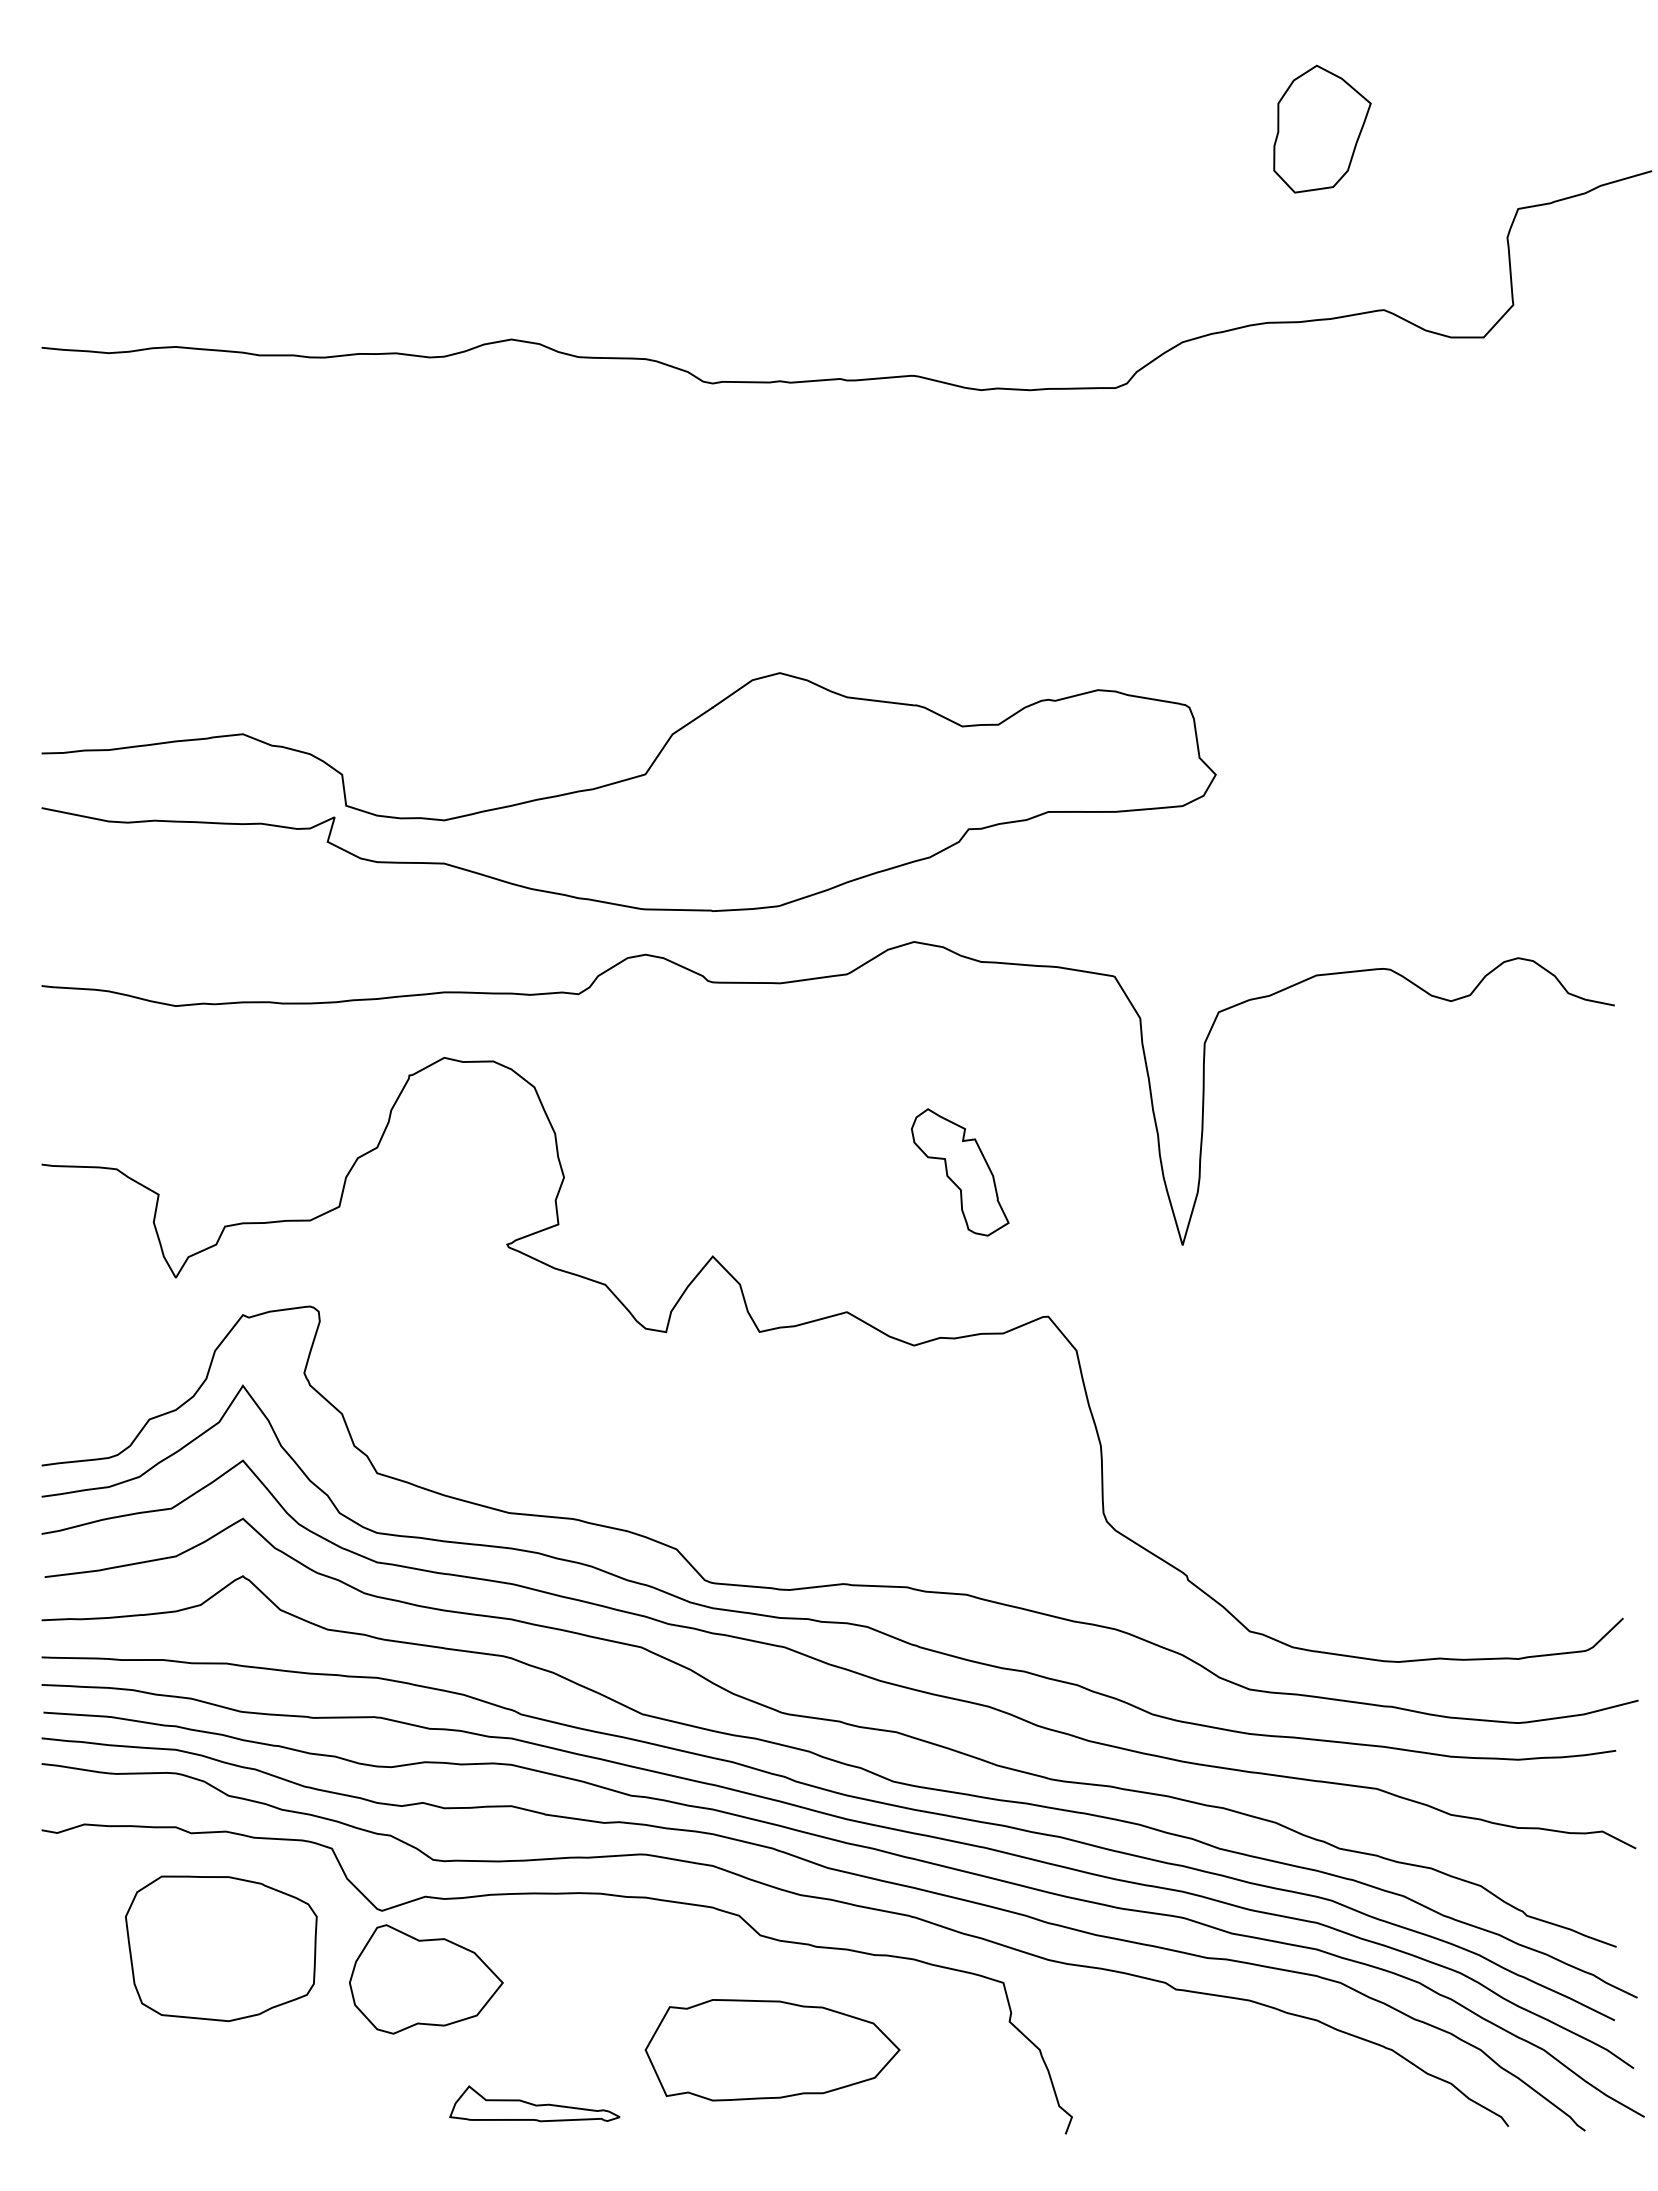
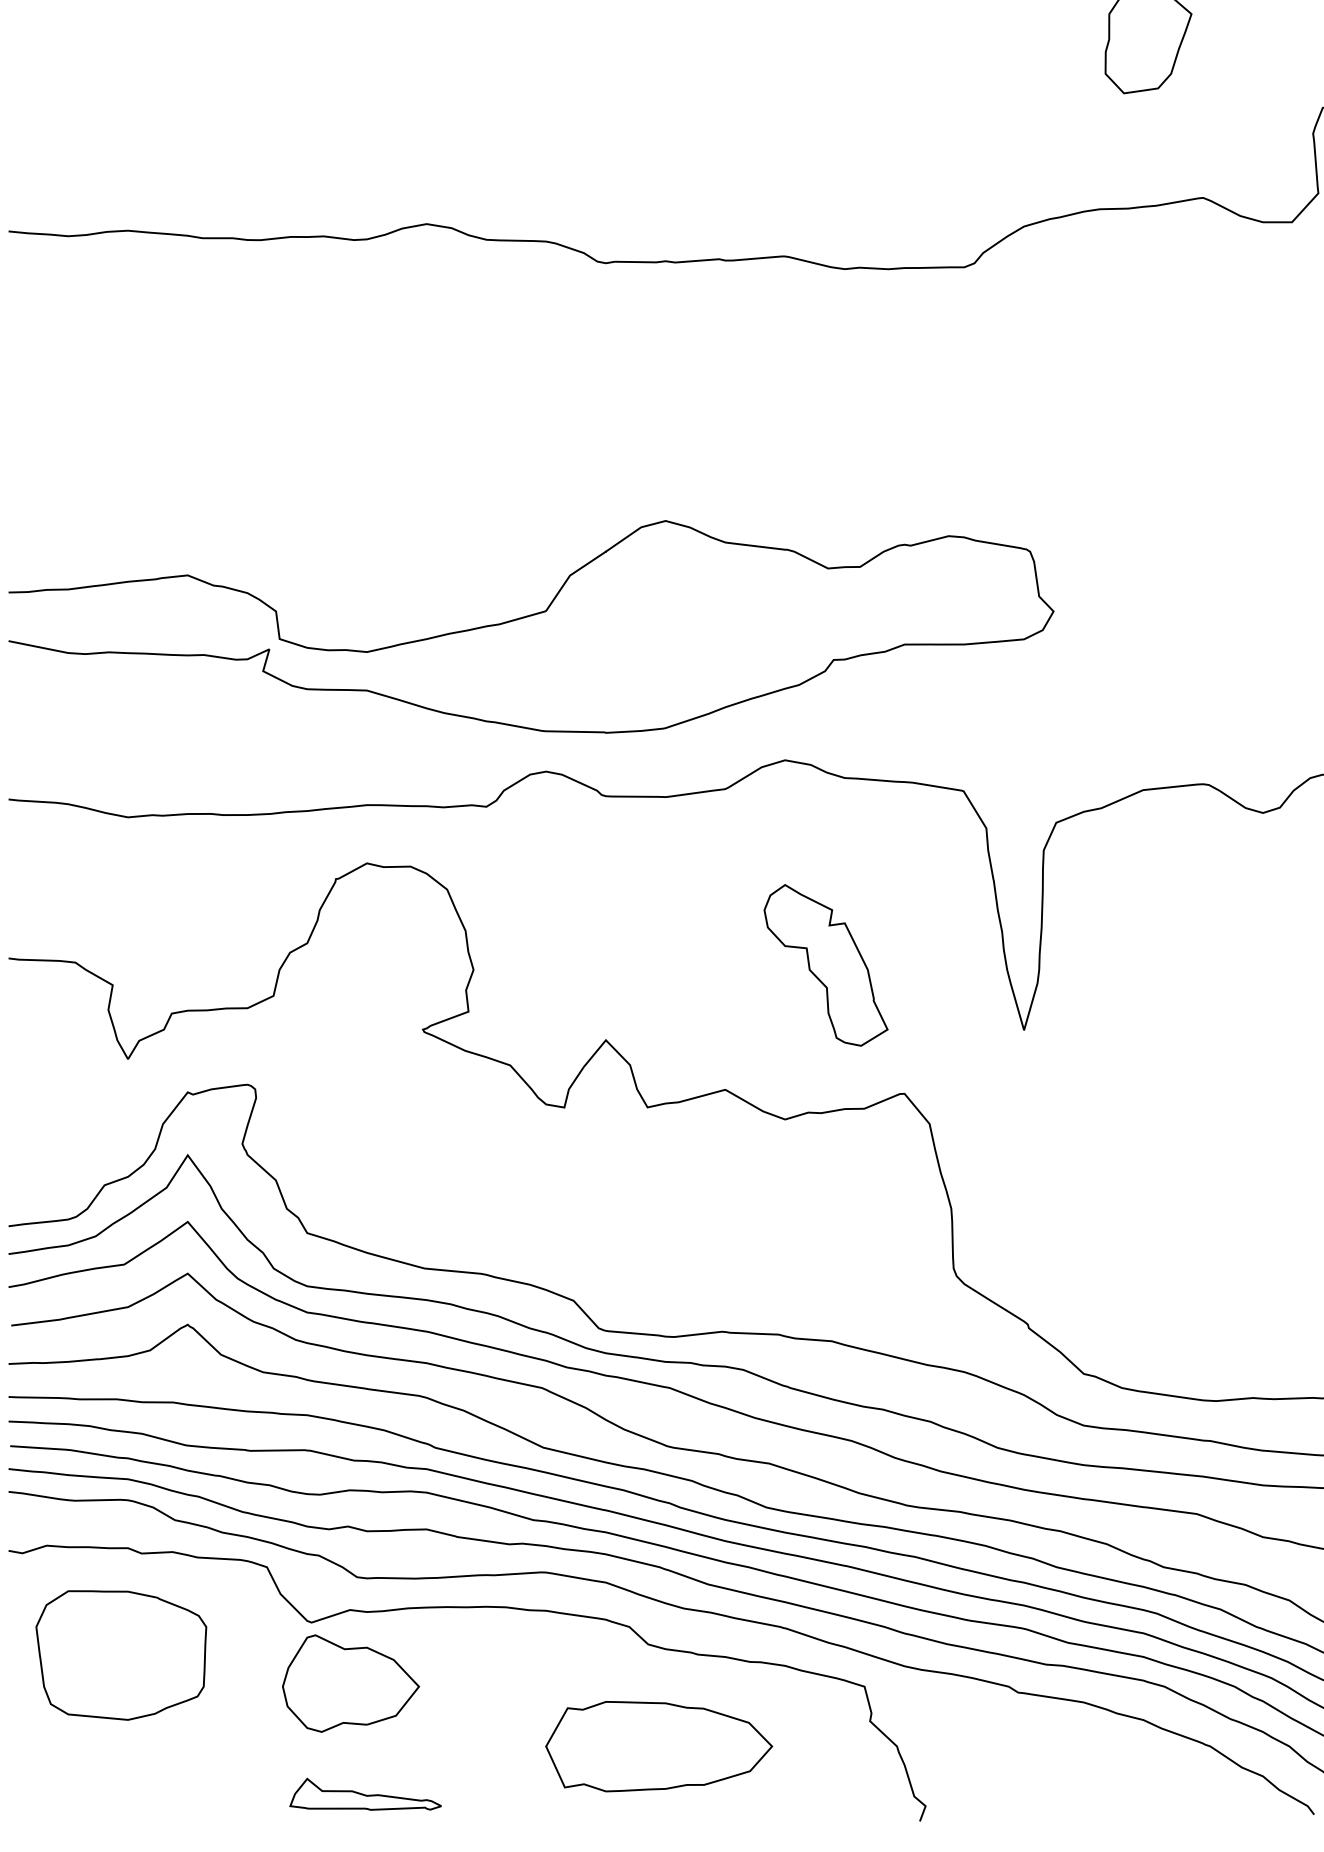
part: (960, 1172) -> (826, 965), size x1.43
part: (221, 1948) -> (121, 1655), moved
part: (534, 2103) -> (365, 1794), moved

